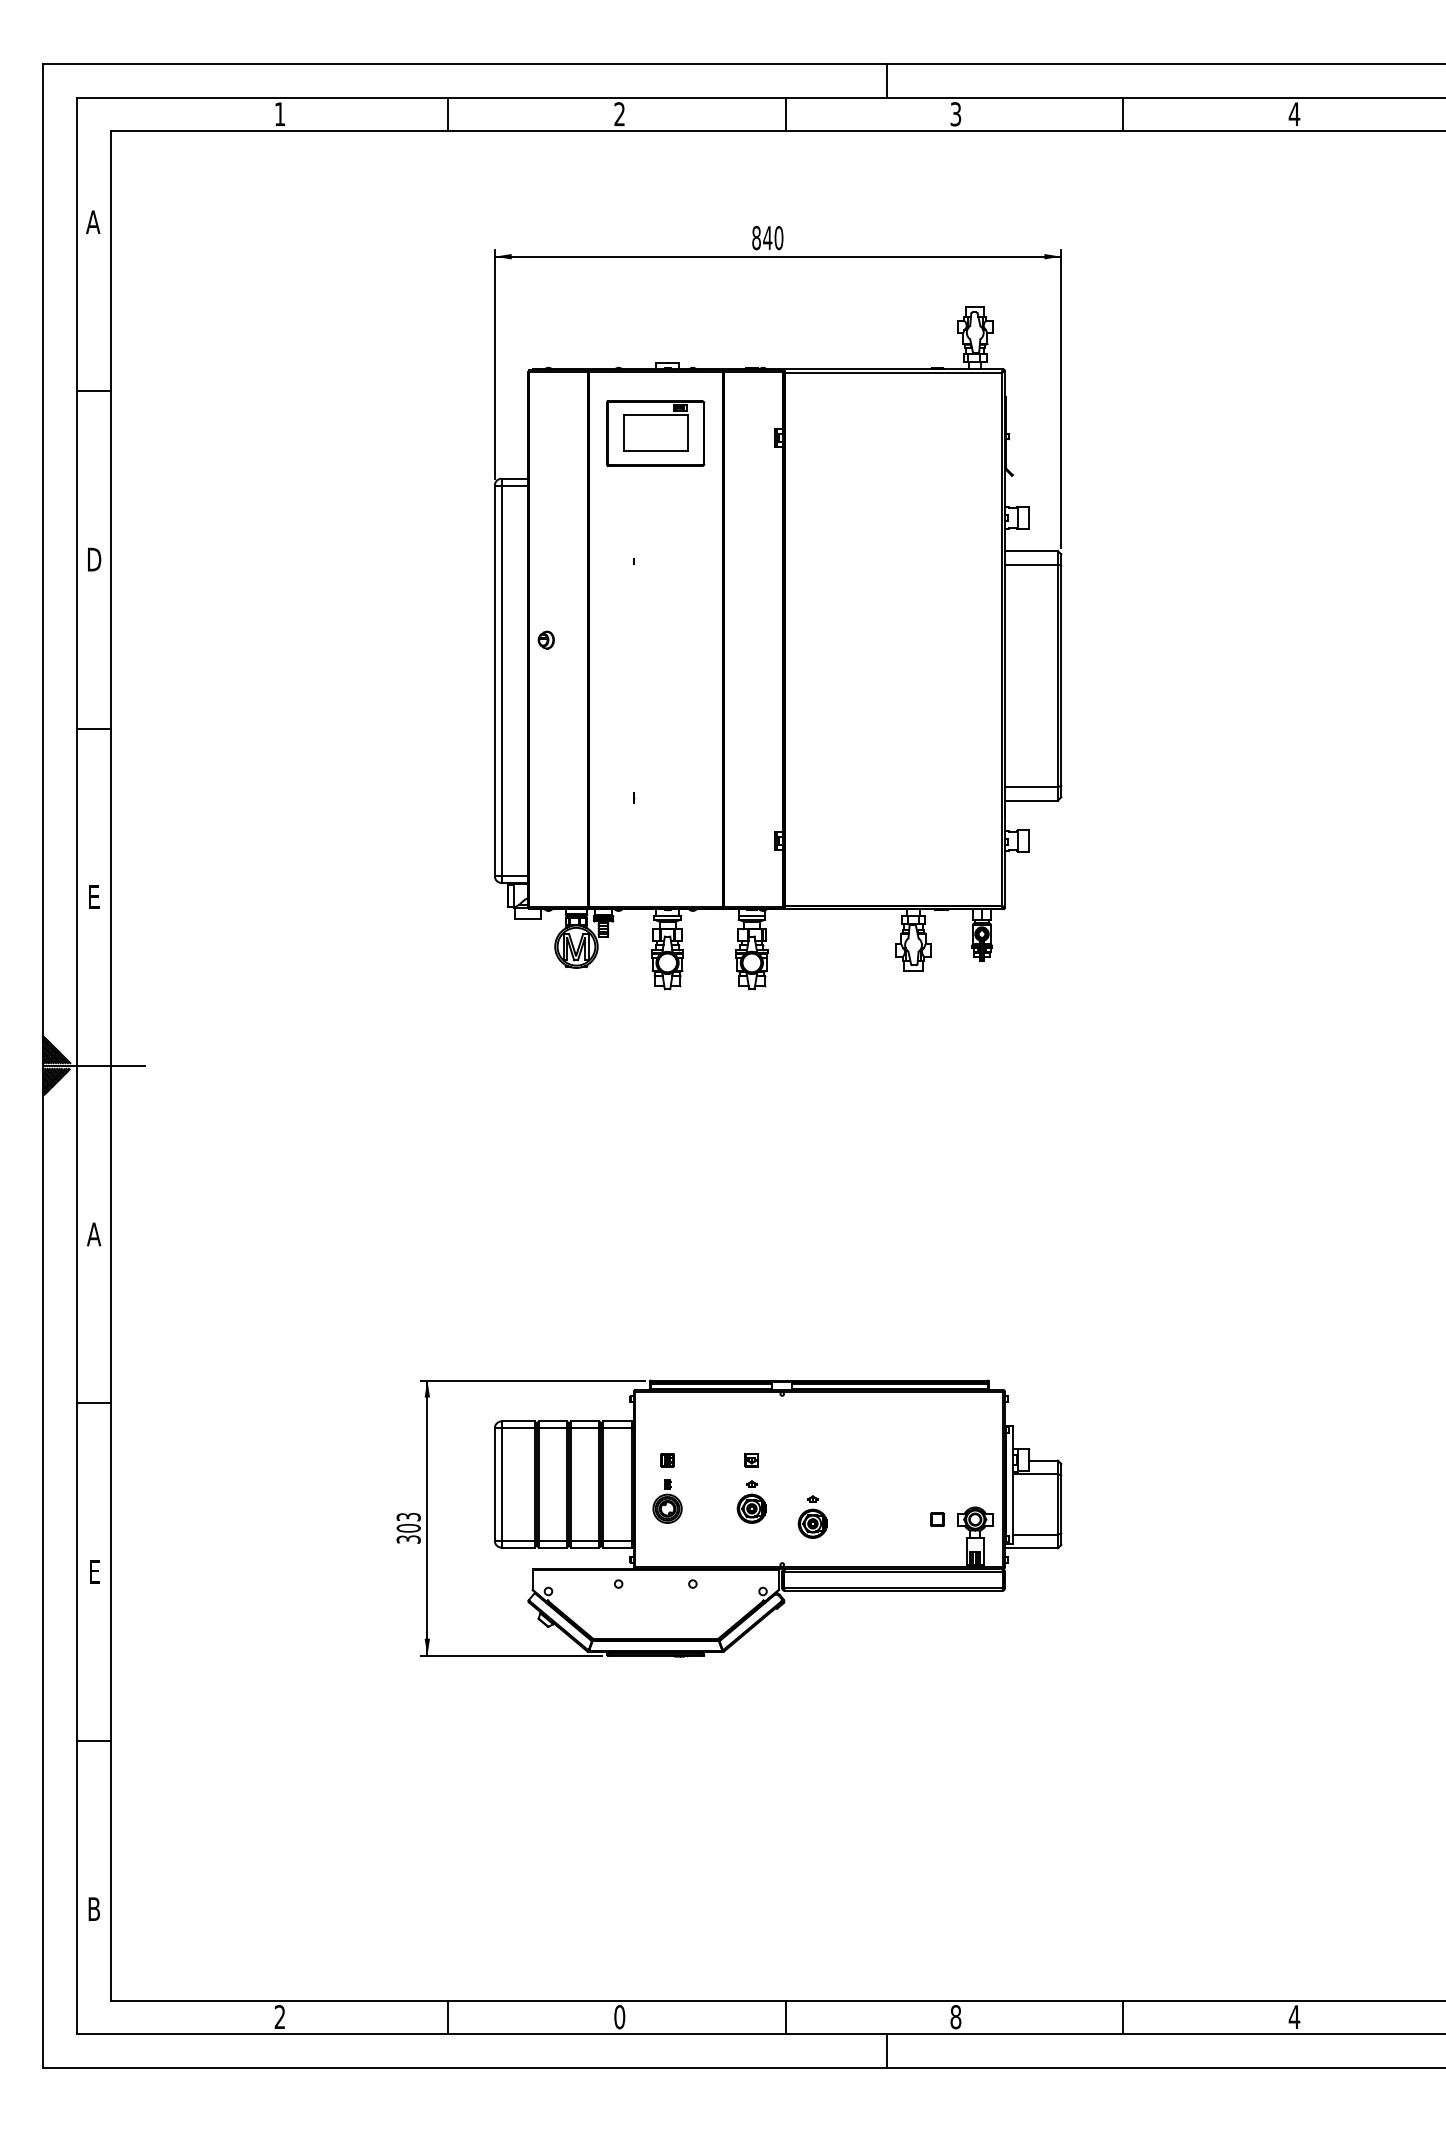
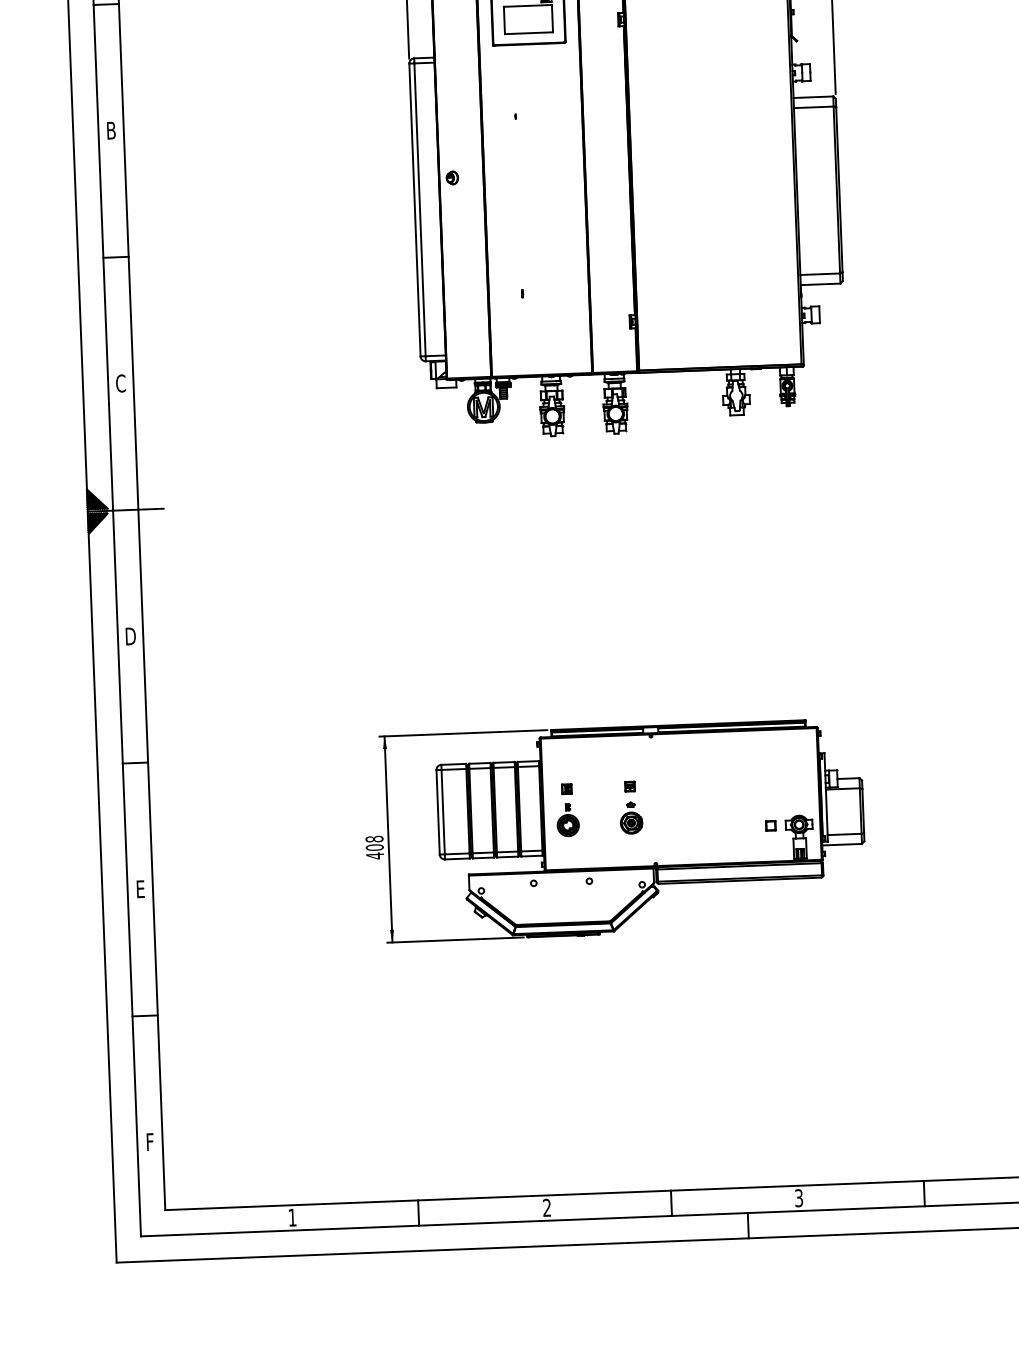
text: (94, 559) -> (111, 130), D -> B
text: (93, 896) -> (120, 383), E -> C
text: (94, 1234) -> (130, 636), A -> D
part: (812, 1516) -> (677, 827), removed
text: (408, 1528) -> (374, 847), 303 -> 408
text: (93, 1908) -> (149, 1141), B -> F
text: (279, 2016) -> (292, 1217), 2 -> 1
text: (619, 2017) -> (546, 1208), 0 -> 2
text: (955, 2017) -> (798, 1198), 8 -> 3

